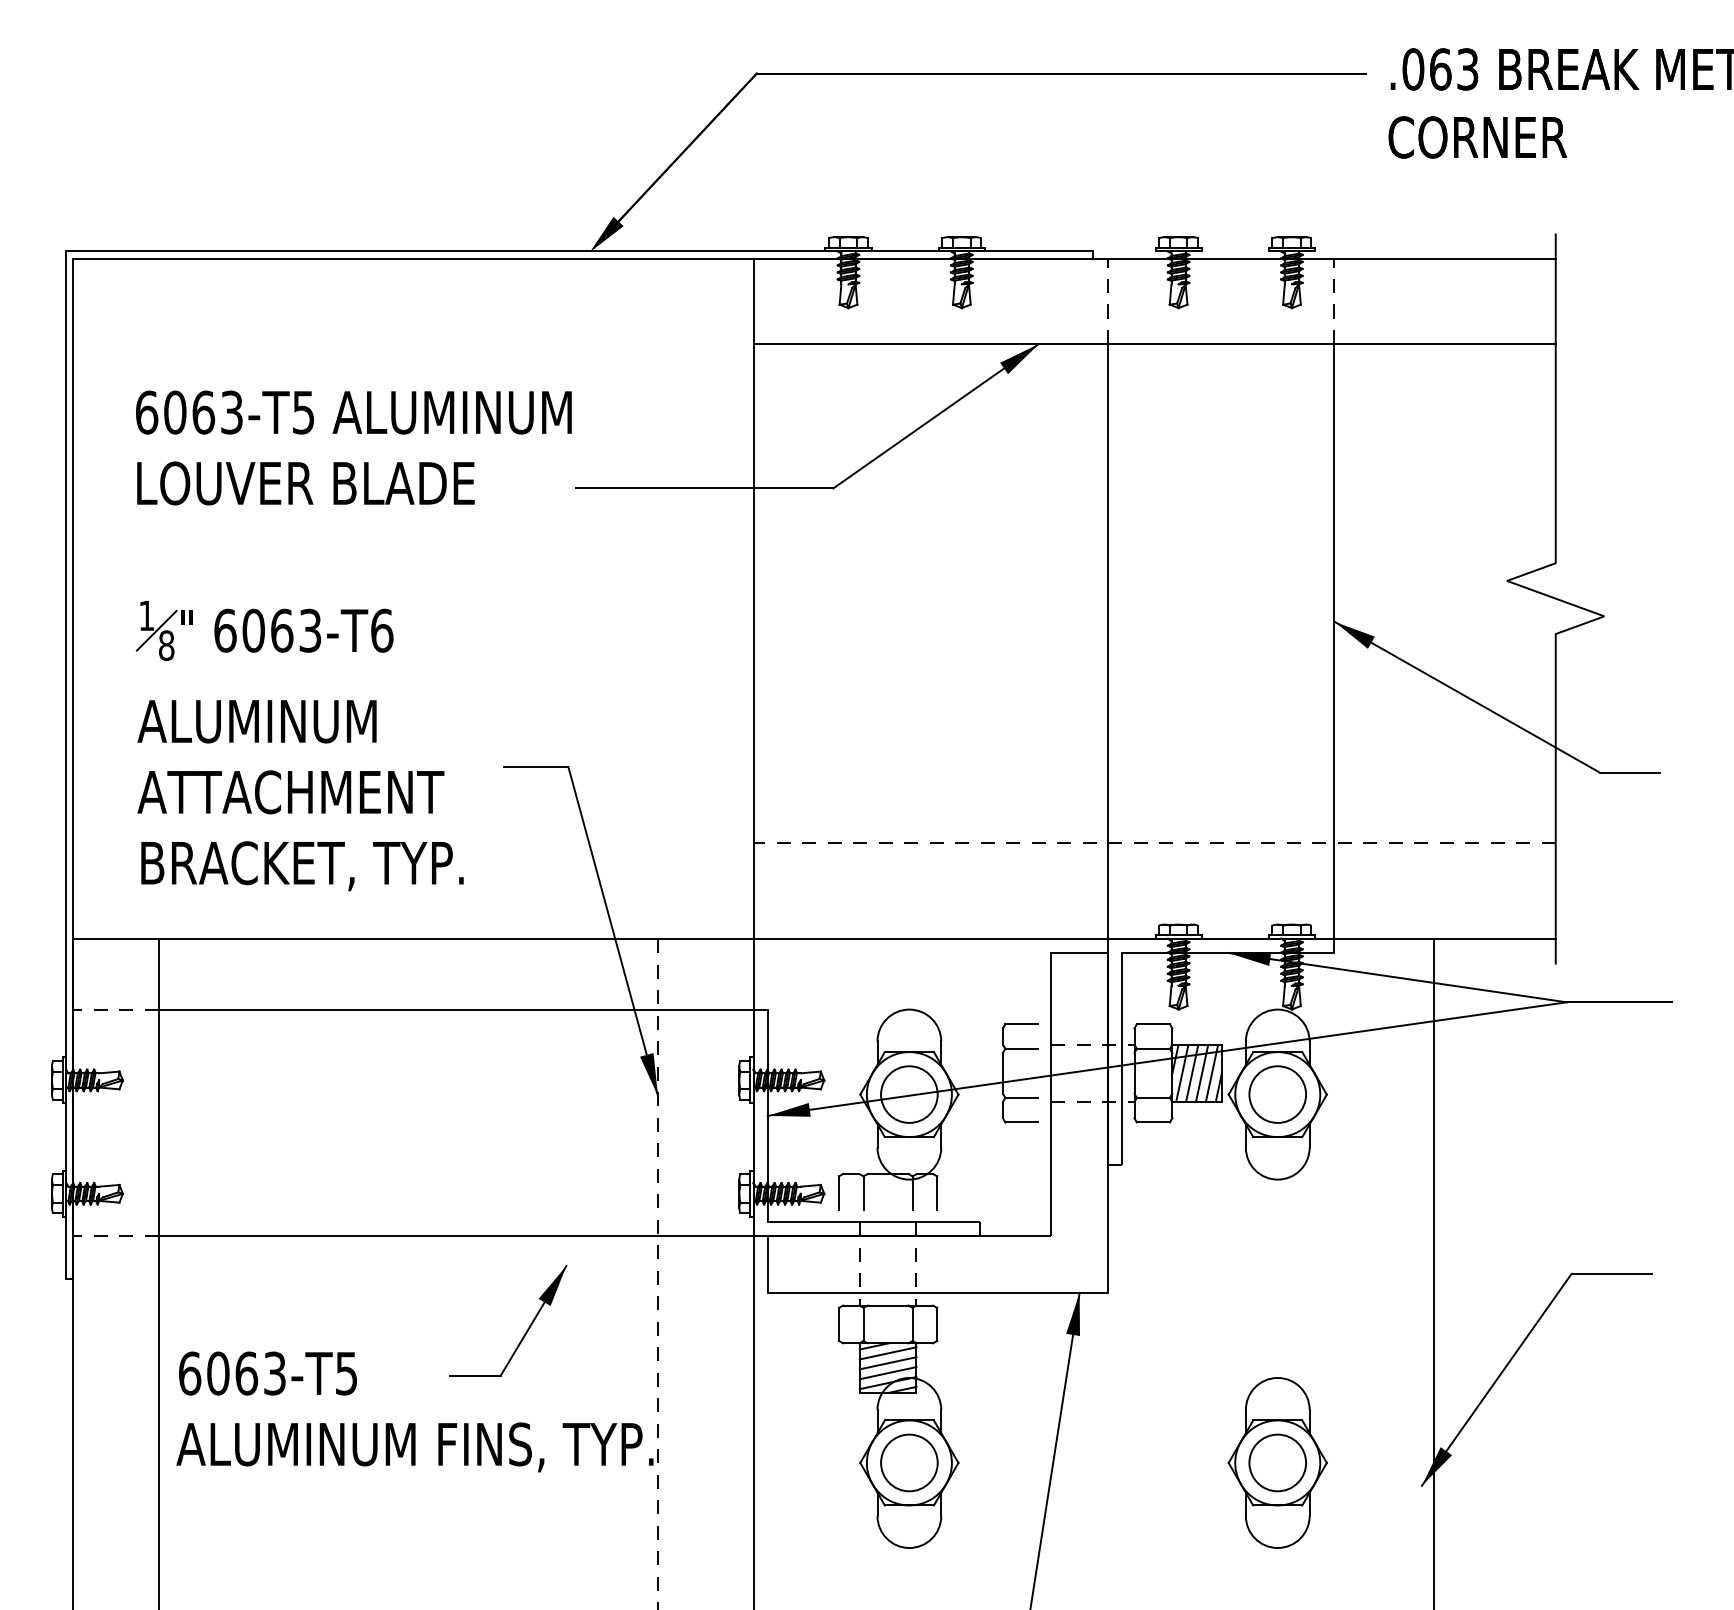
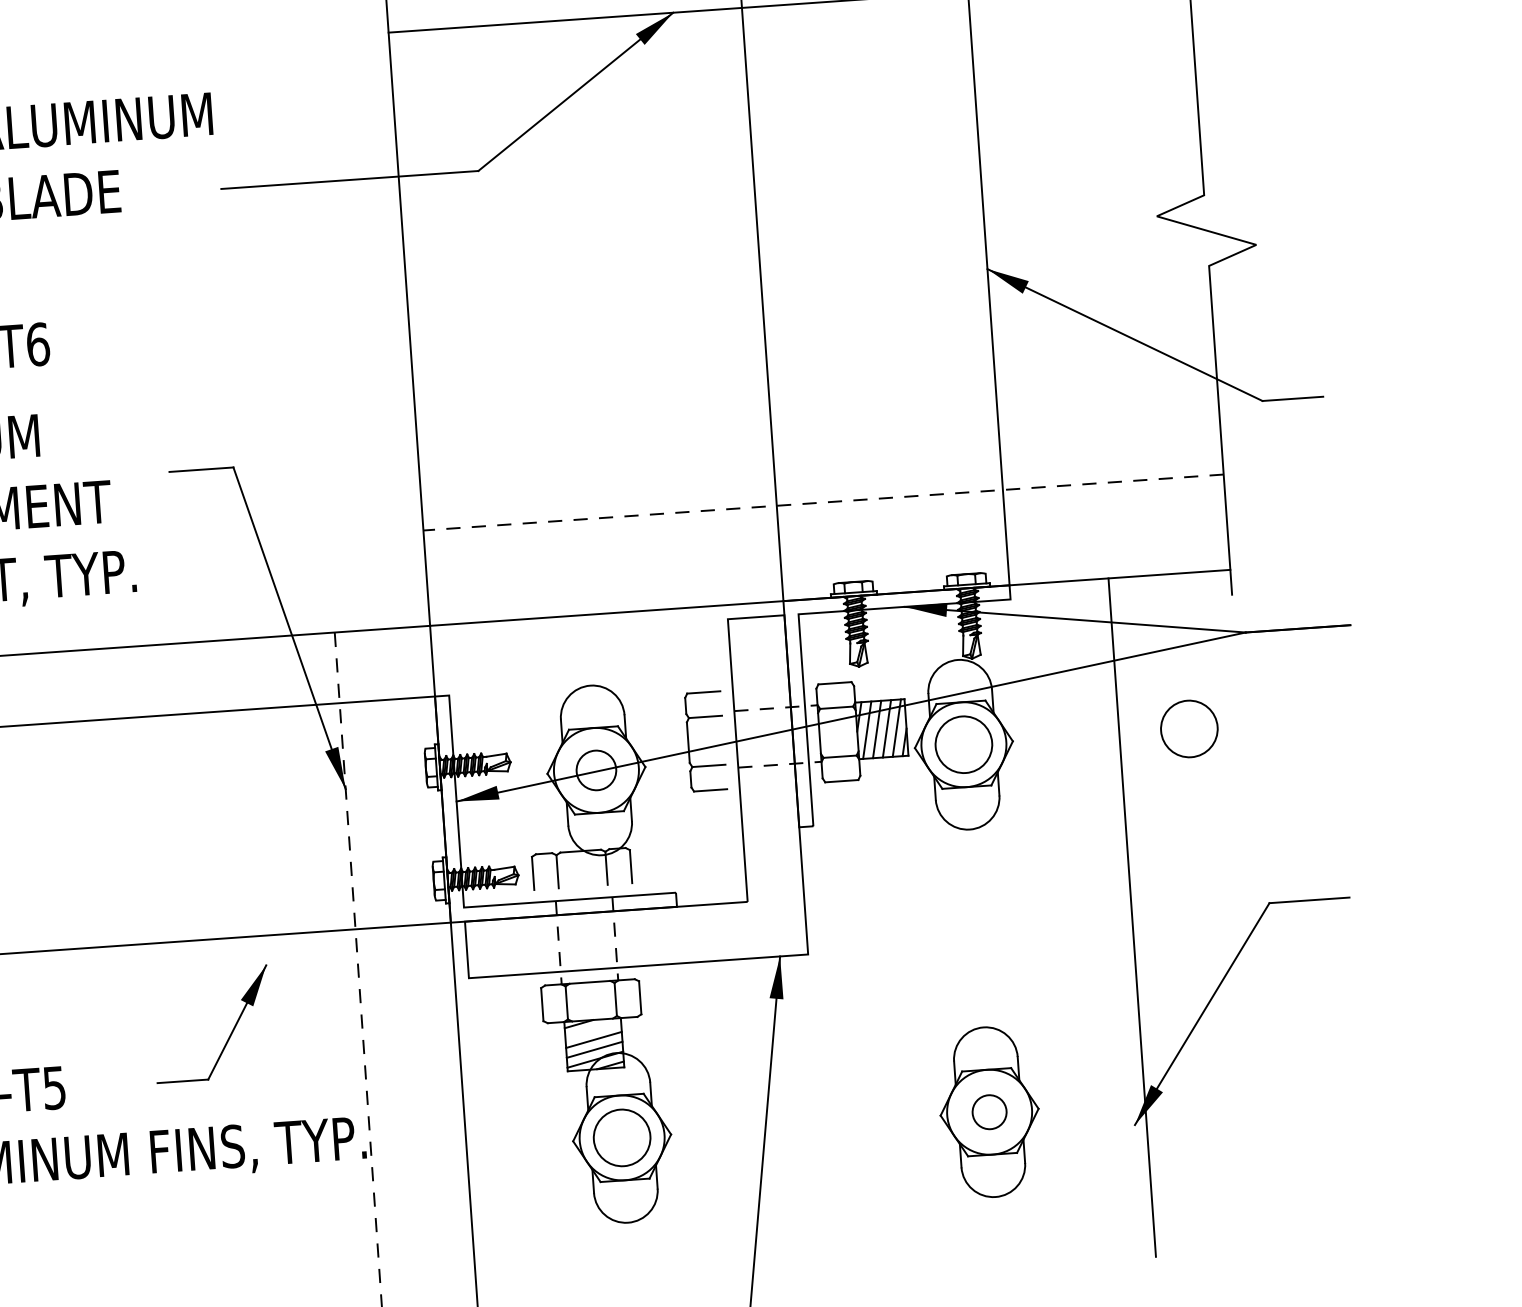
circle: (909, 1094) -> (596, 770), size x0.7
circle: (1503, 1094) -> (1189, 728), added
line: (887, 1353) -> (592, 1030), removed
circle: (1277, 1462) -> (989, 1111), size x0.6

